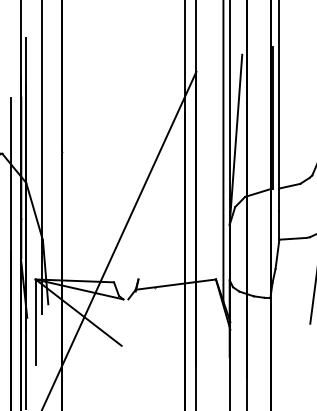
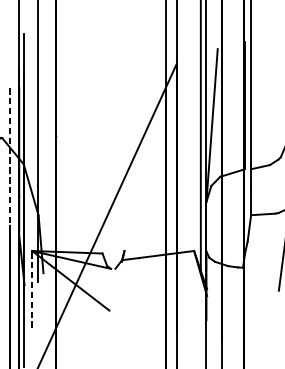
line: (11, 181) -> (10, 162), solid -> dashed
line: (35, 322) -> (31, 289), solid -> dashed

